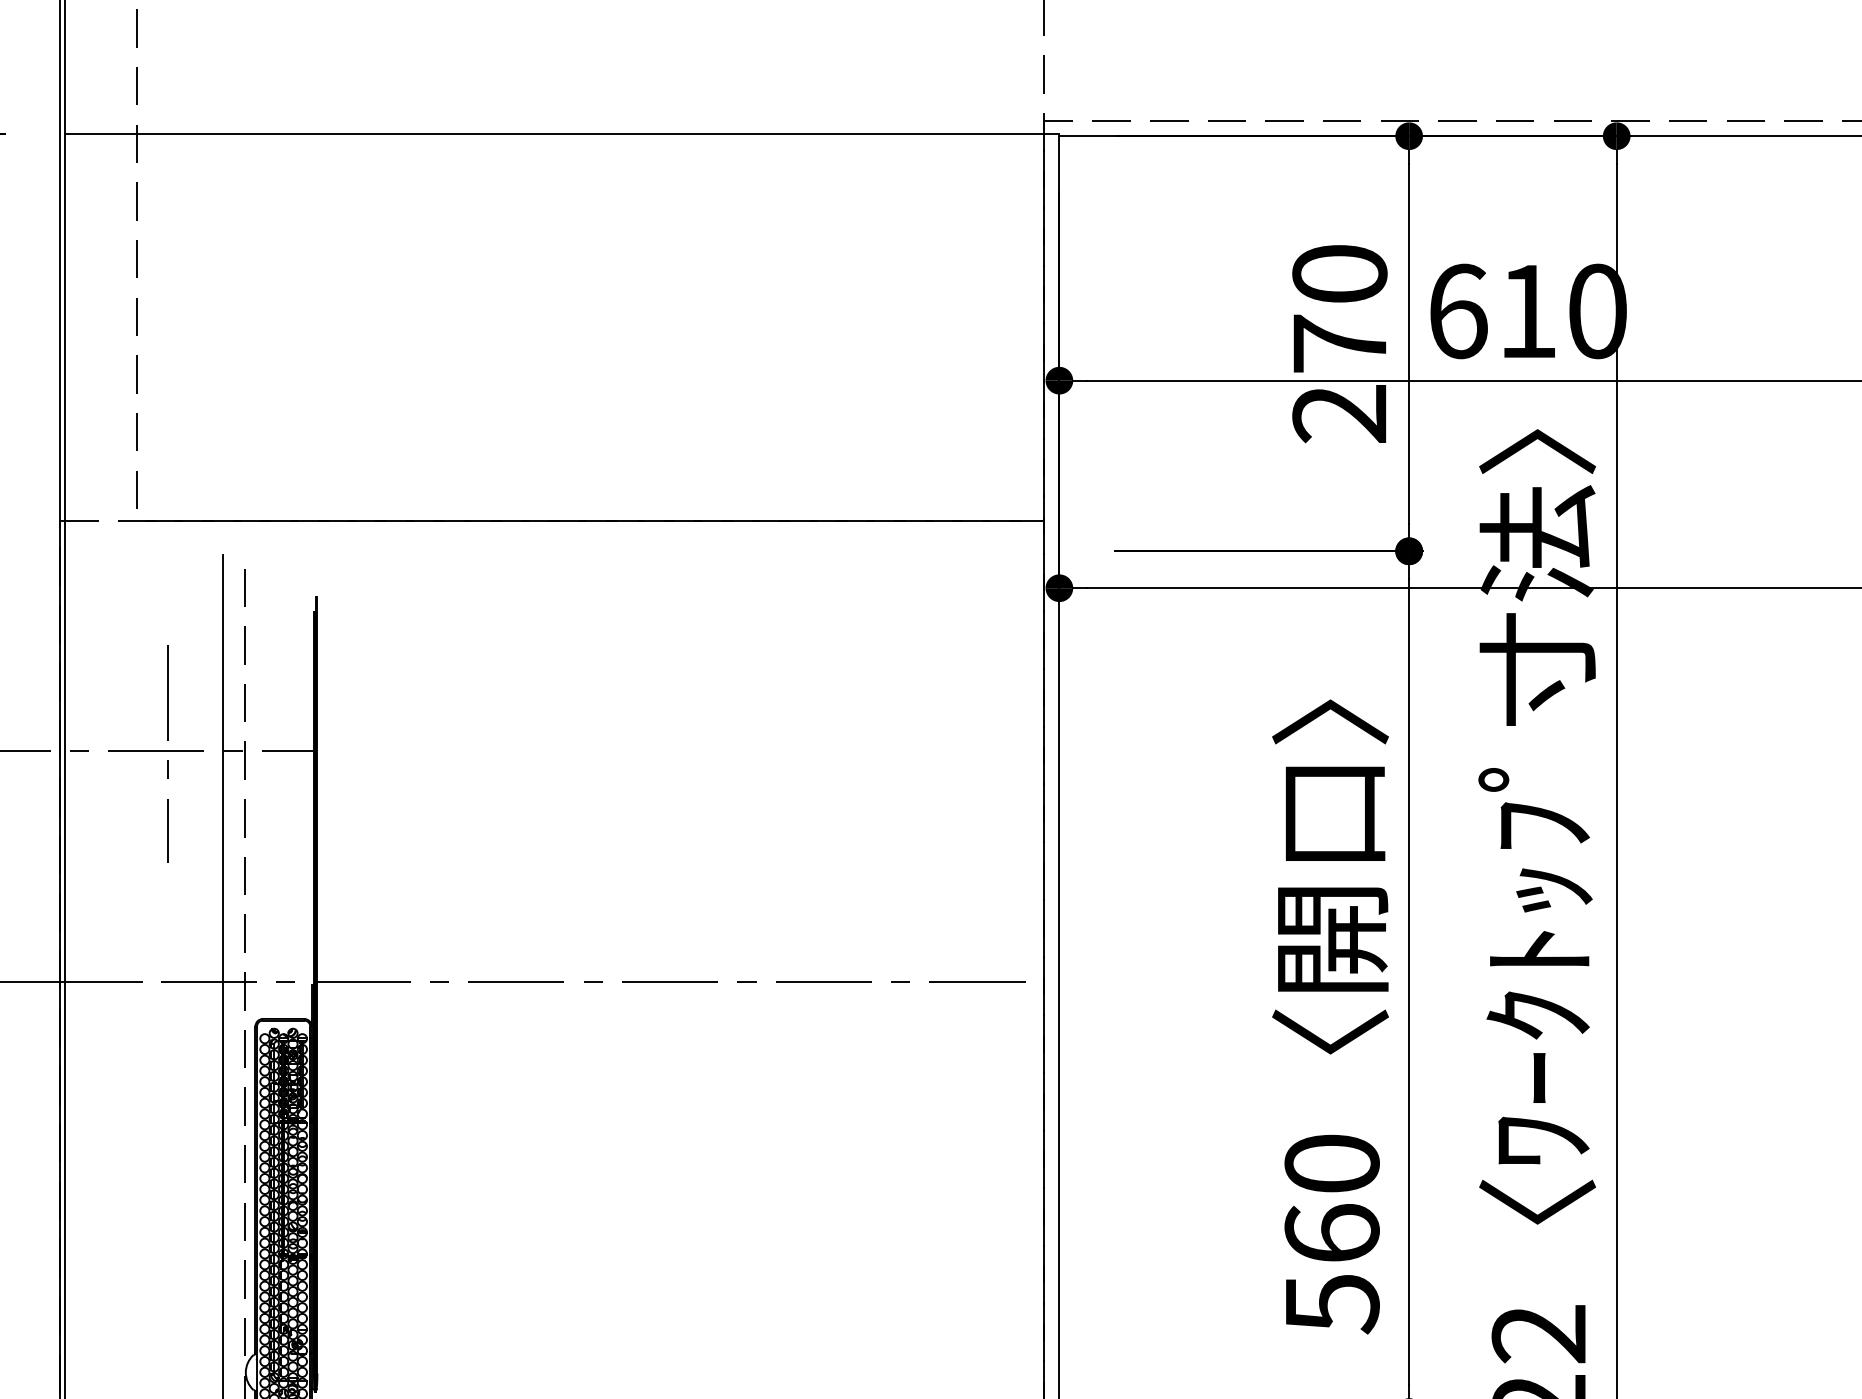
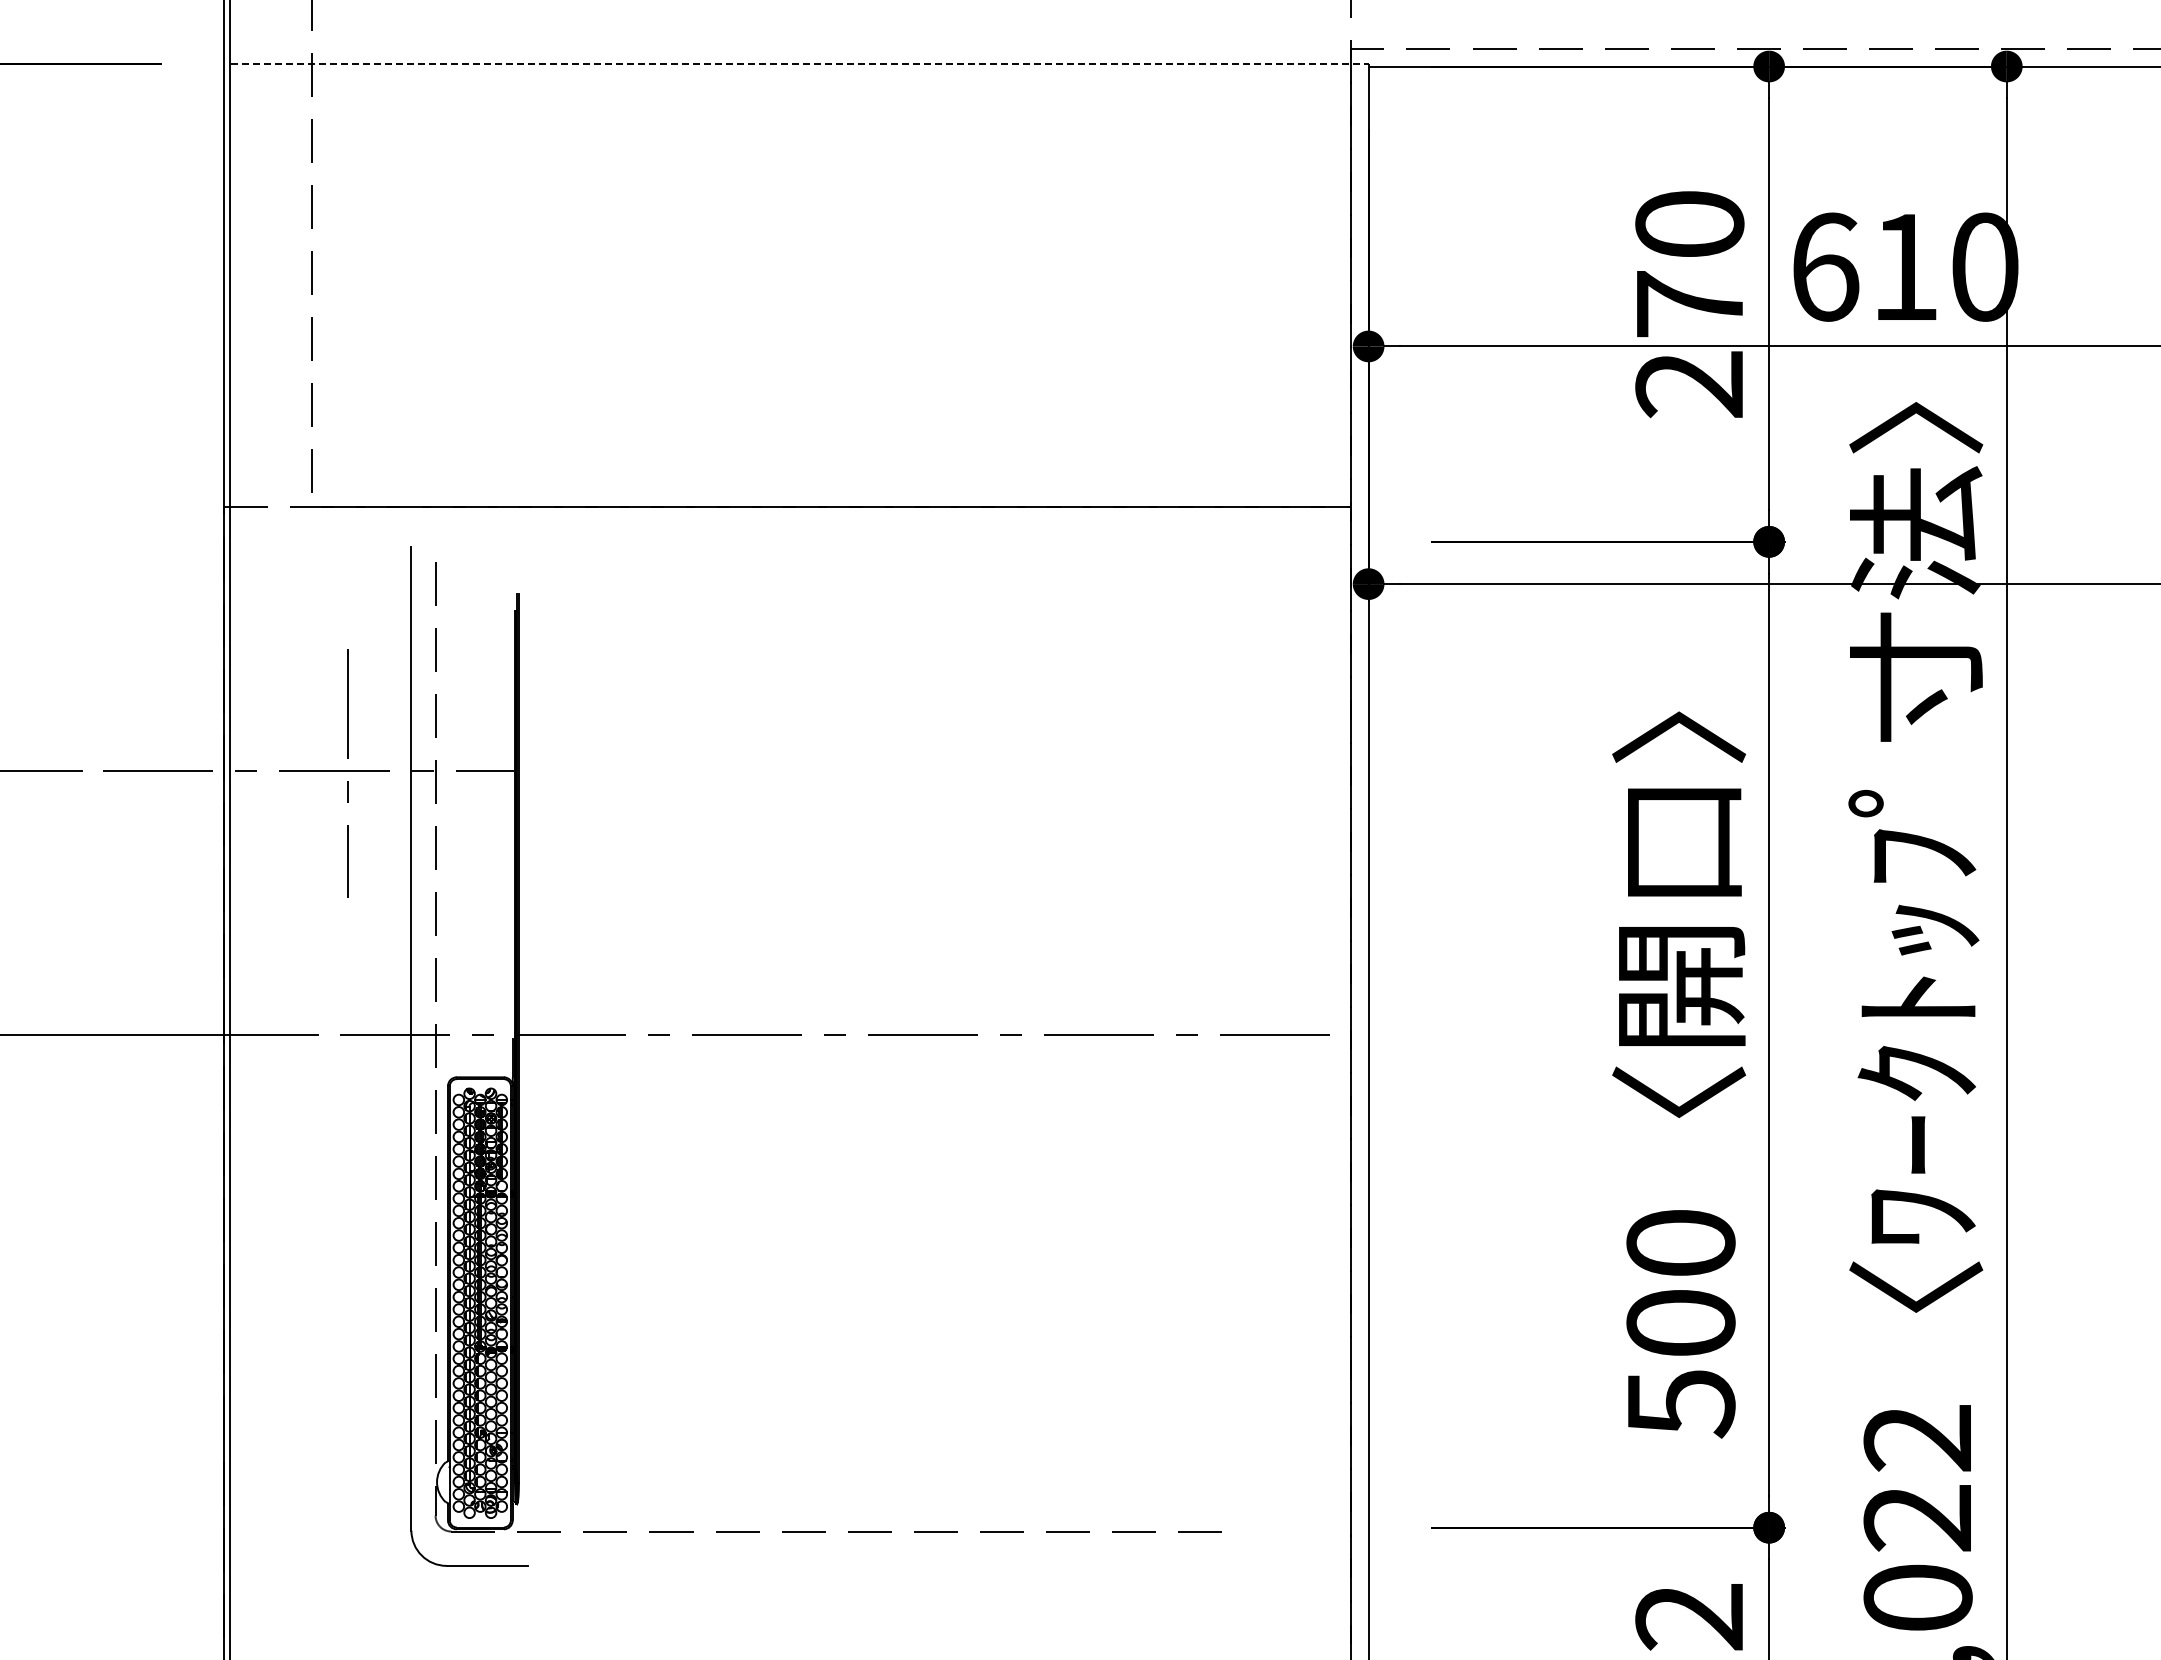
line: (564, 133) -> (801, 63), solid -> dashed
text: (1331, 1233) -> (1680, 1322), 560 -> 500

